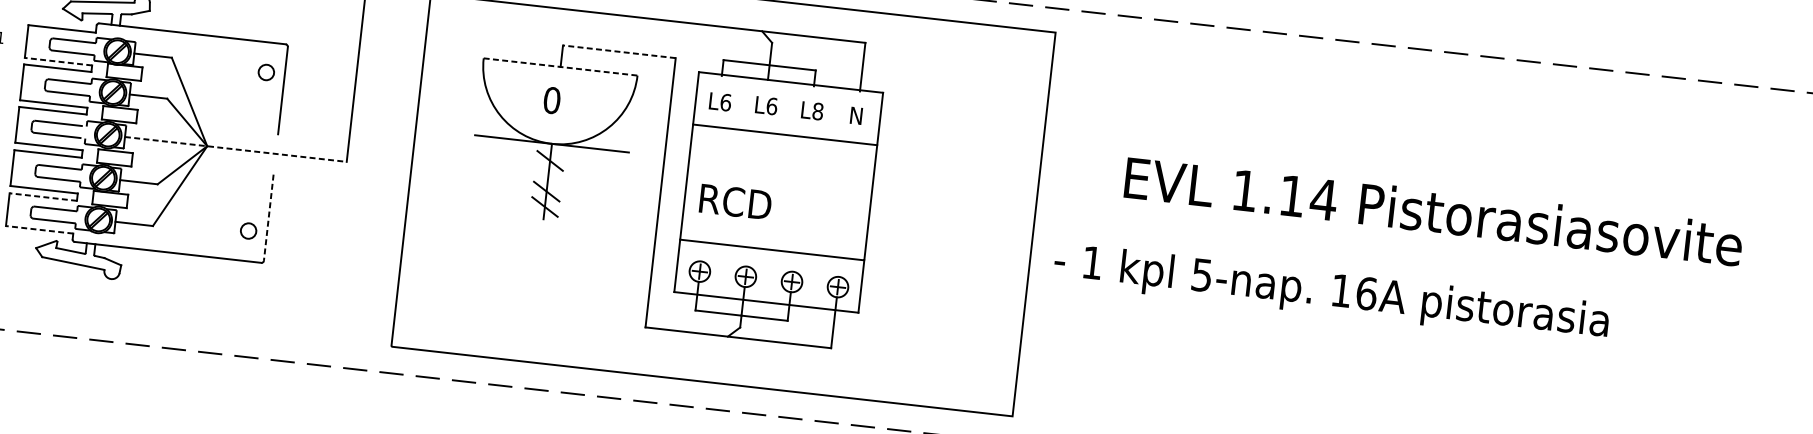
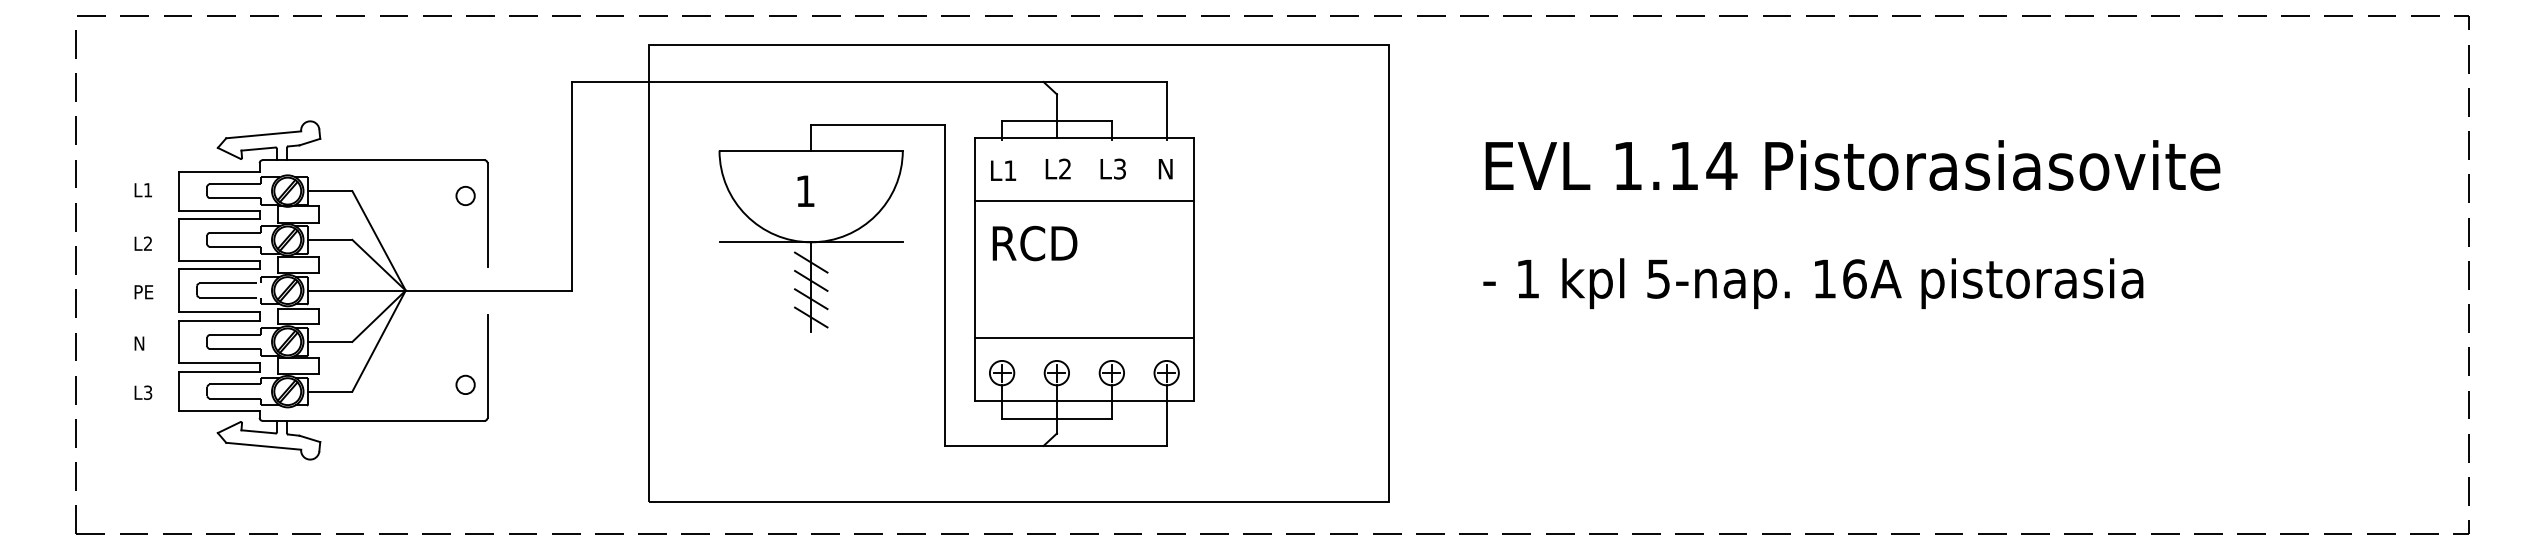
line: (618, 52) -> (877, 125), dashed -> solid
line: (58, 61) -> (219, 210), dashed -> solid
line: (560, 66) -> (811, 150), dashed -> solid
text: (552, 100) -> (805, 191), 0 -> 1
text: (726, 102) -> (1010, 170), L6 -> L1
text: (772, 105) -> (1065, 168), L6 -> L2
text: (817, 110) -> (1119, 168), L8 -> L3
line: (236, 149) -> (440, 290), dashed -> solid
line: (548, 175) -> (811, 280), added
line: (43, 197) -> (219, 372), dashed -> solid
text: (735, 202) -> (1034, 243), moved
text: (1433, 211) -> (1852, 165), moved
line: (268, 218) -> (487, 367), dashed -> solid
line: (39, 230) -> (219, 411), dashed -> solid
text: (1331, 293) -> (1813, 283), moved

